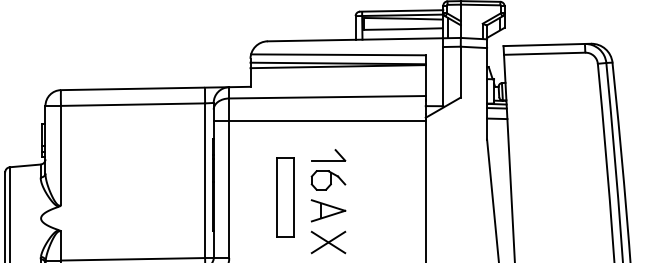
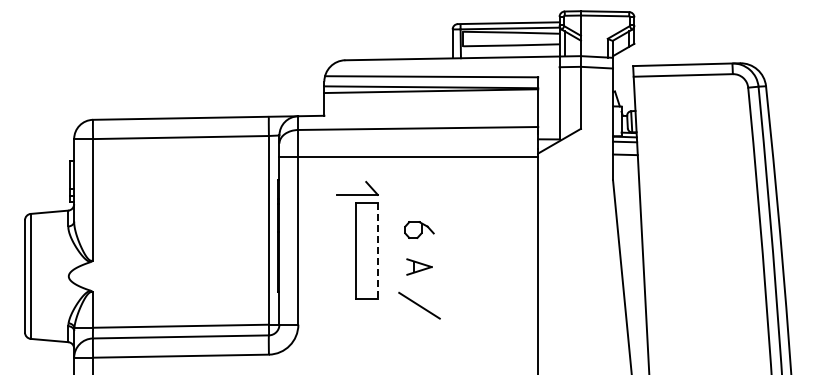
part: (328, 160) -> (357, 194), moved
part: (328, 180) -> (419, 229), size x0.7
line: (294, 198) -> (377, 251), solid -> dashed
part: (328, 210) -> (419, 266), size x0.6
line: (328, 242) -> (419, 305), removed

